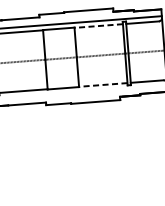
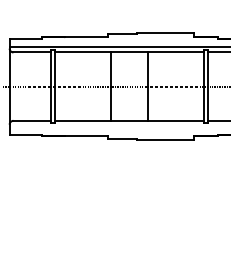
line: (98, 26) -> (175, 52), dashed -> solid
line: (102, 84) -> (175, 120), dashed -> solid

